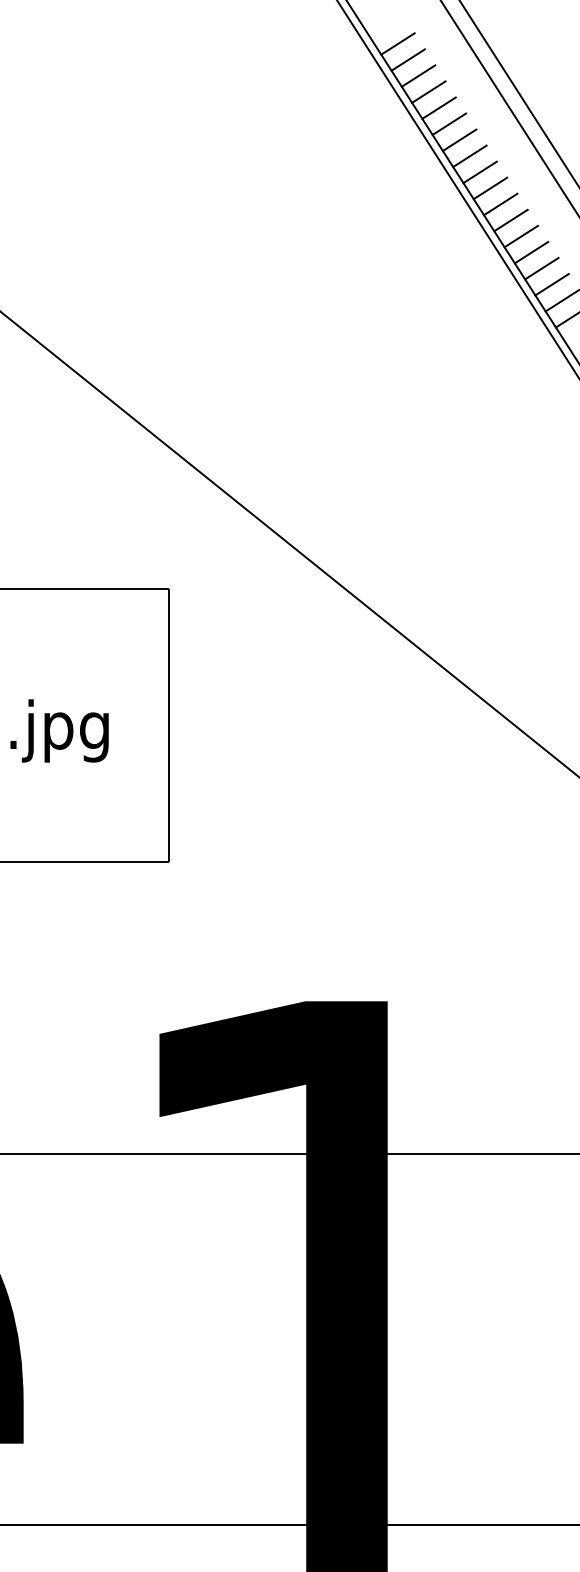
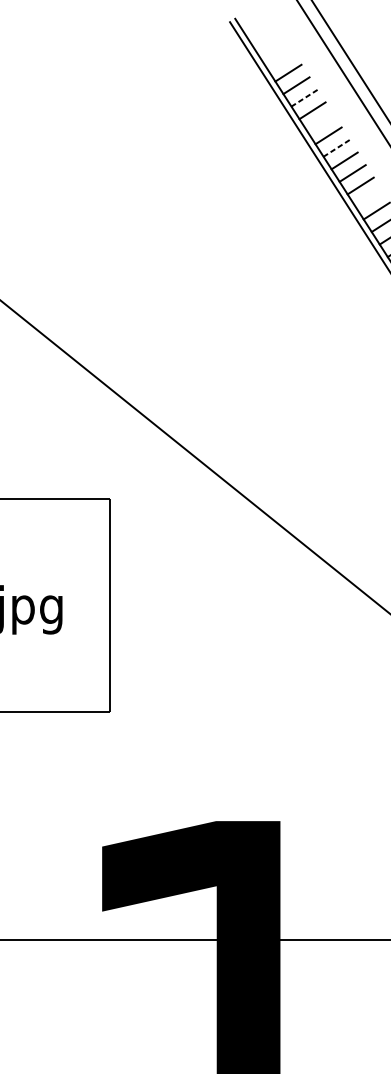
line: (418, 76) -> (304, 98), solid -> dashed
line: (438, 107) -> (320, 122), removed
line: (459, 140) -> (336, 148), solid -> dashed
line: (500, 204) -> (368, 198), removed

